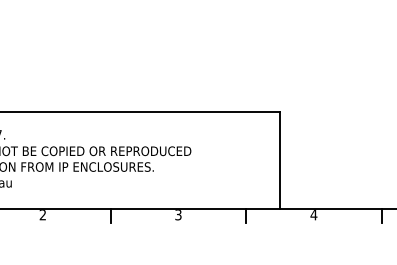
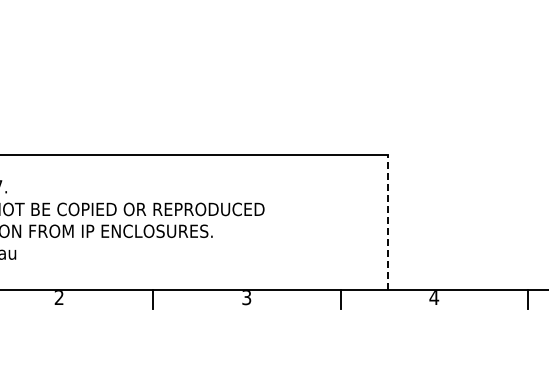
line: (280, 160) -> (387, 222), solid -> dashed

